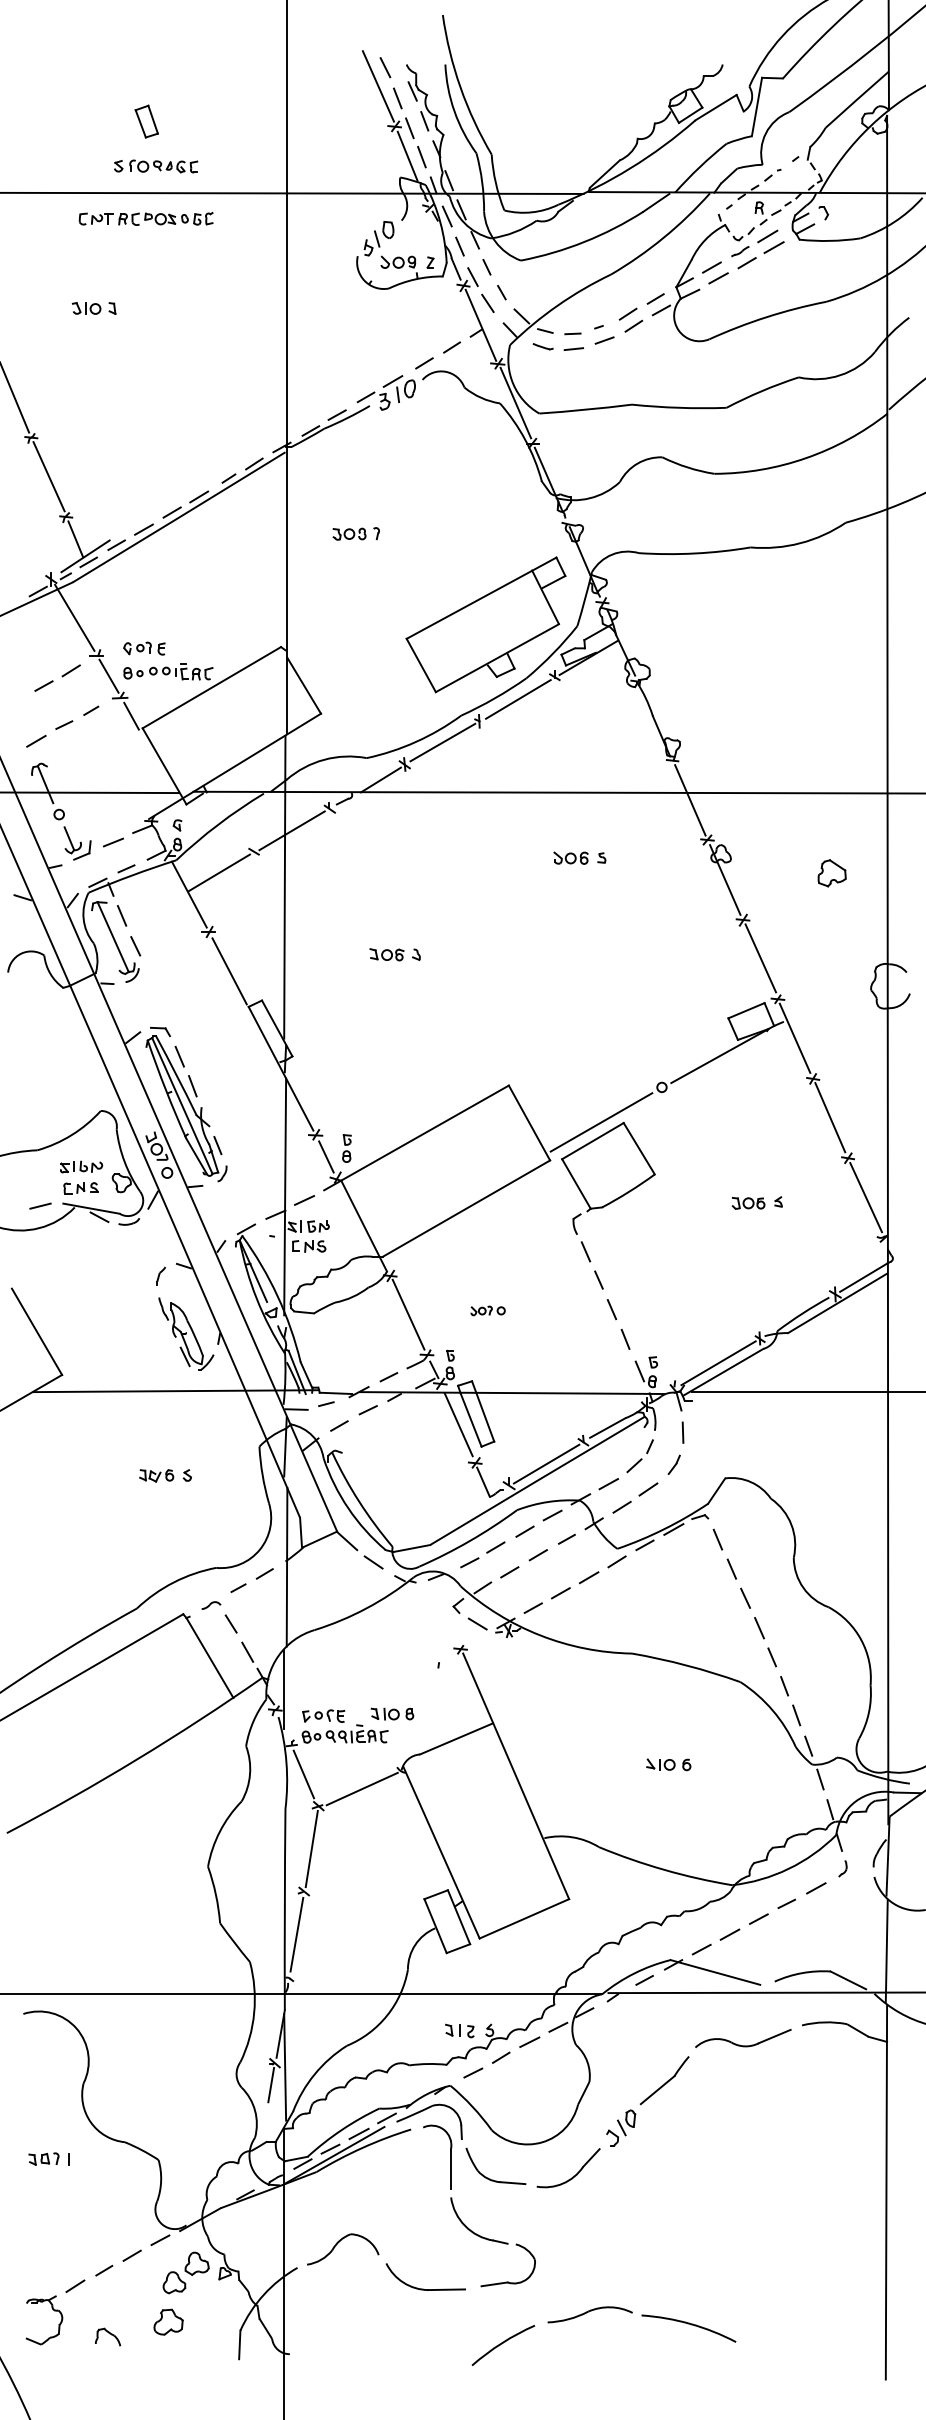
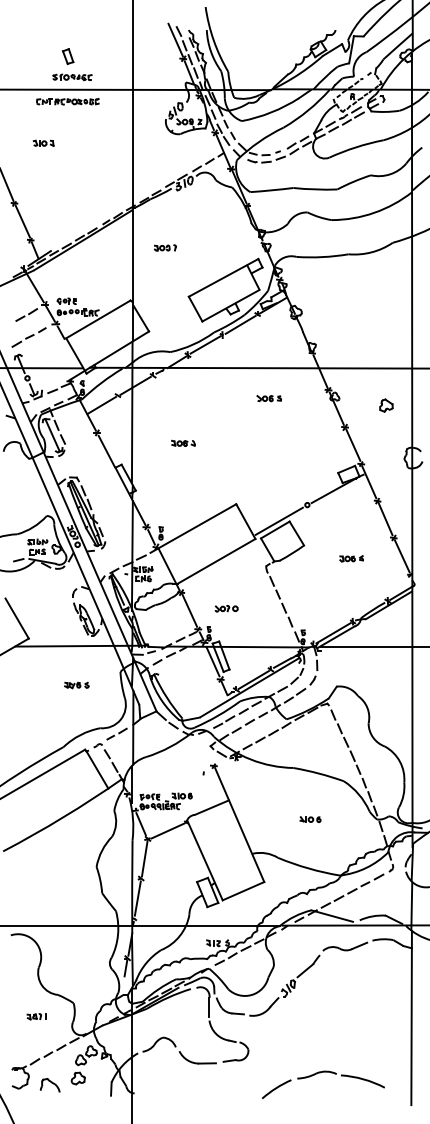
part: (487, 1310) -> (226, 608), size x1.43
part: (48, 2158) -> (36, 1016), moved
part: (597, 2311) -> (320, 1073), moved
part: (106, 2337) -> (49, 1085), size x1.67

